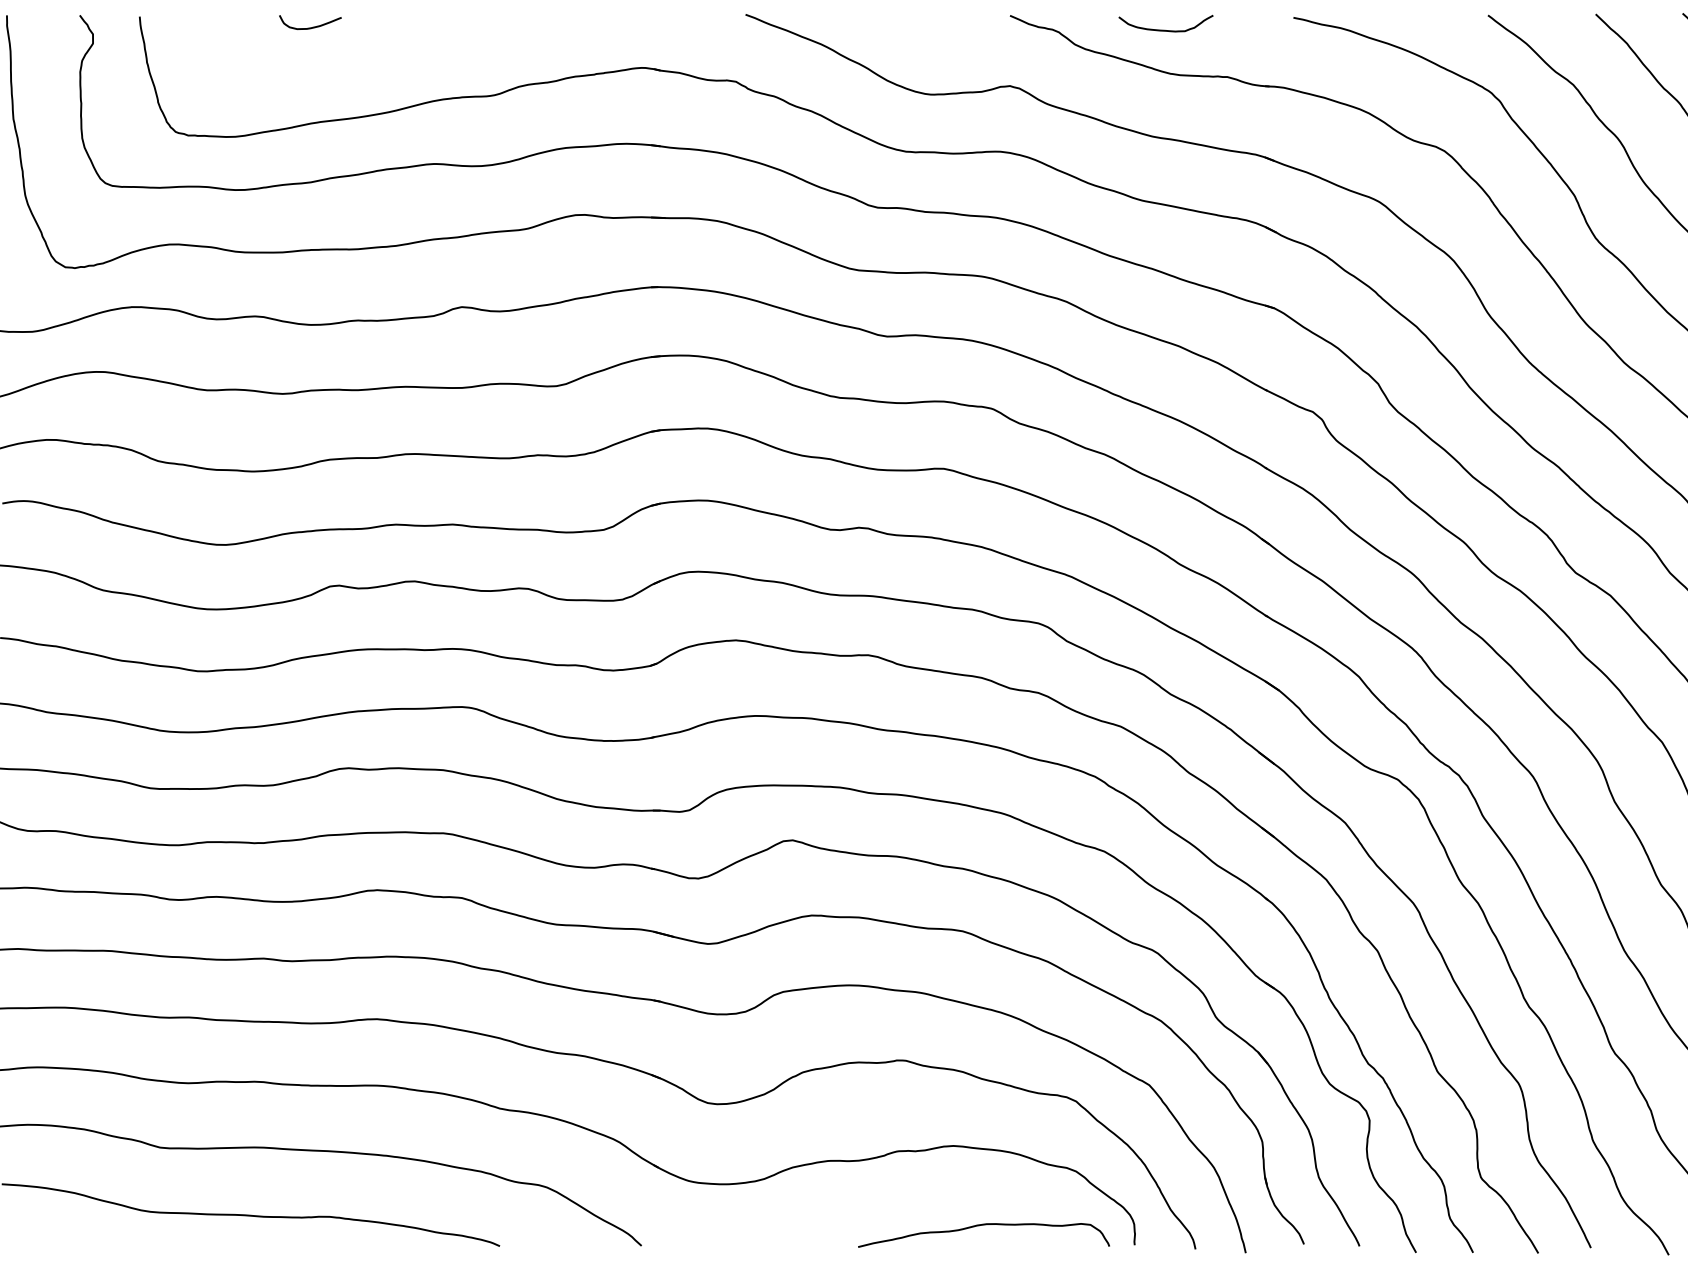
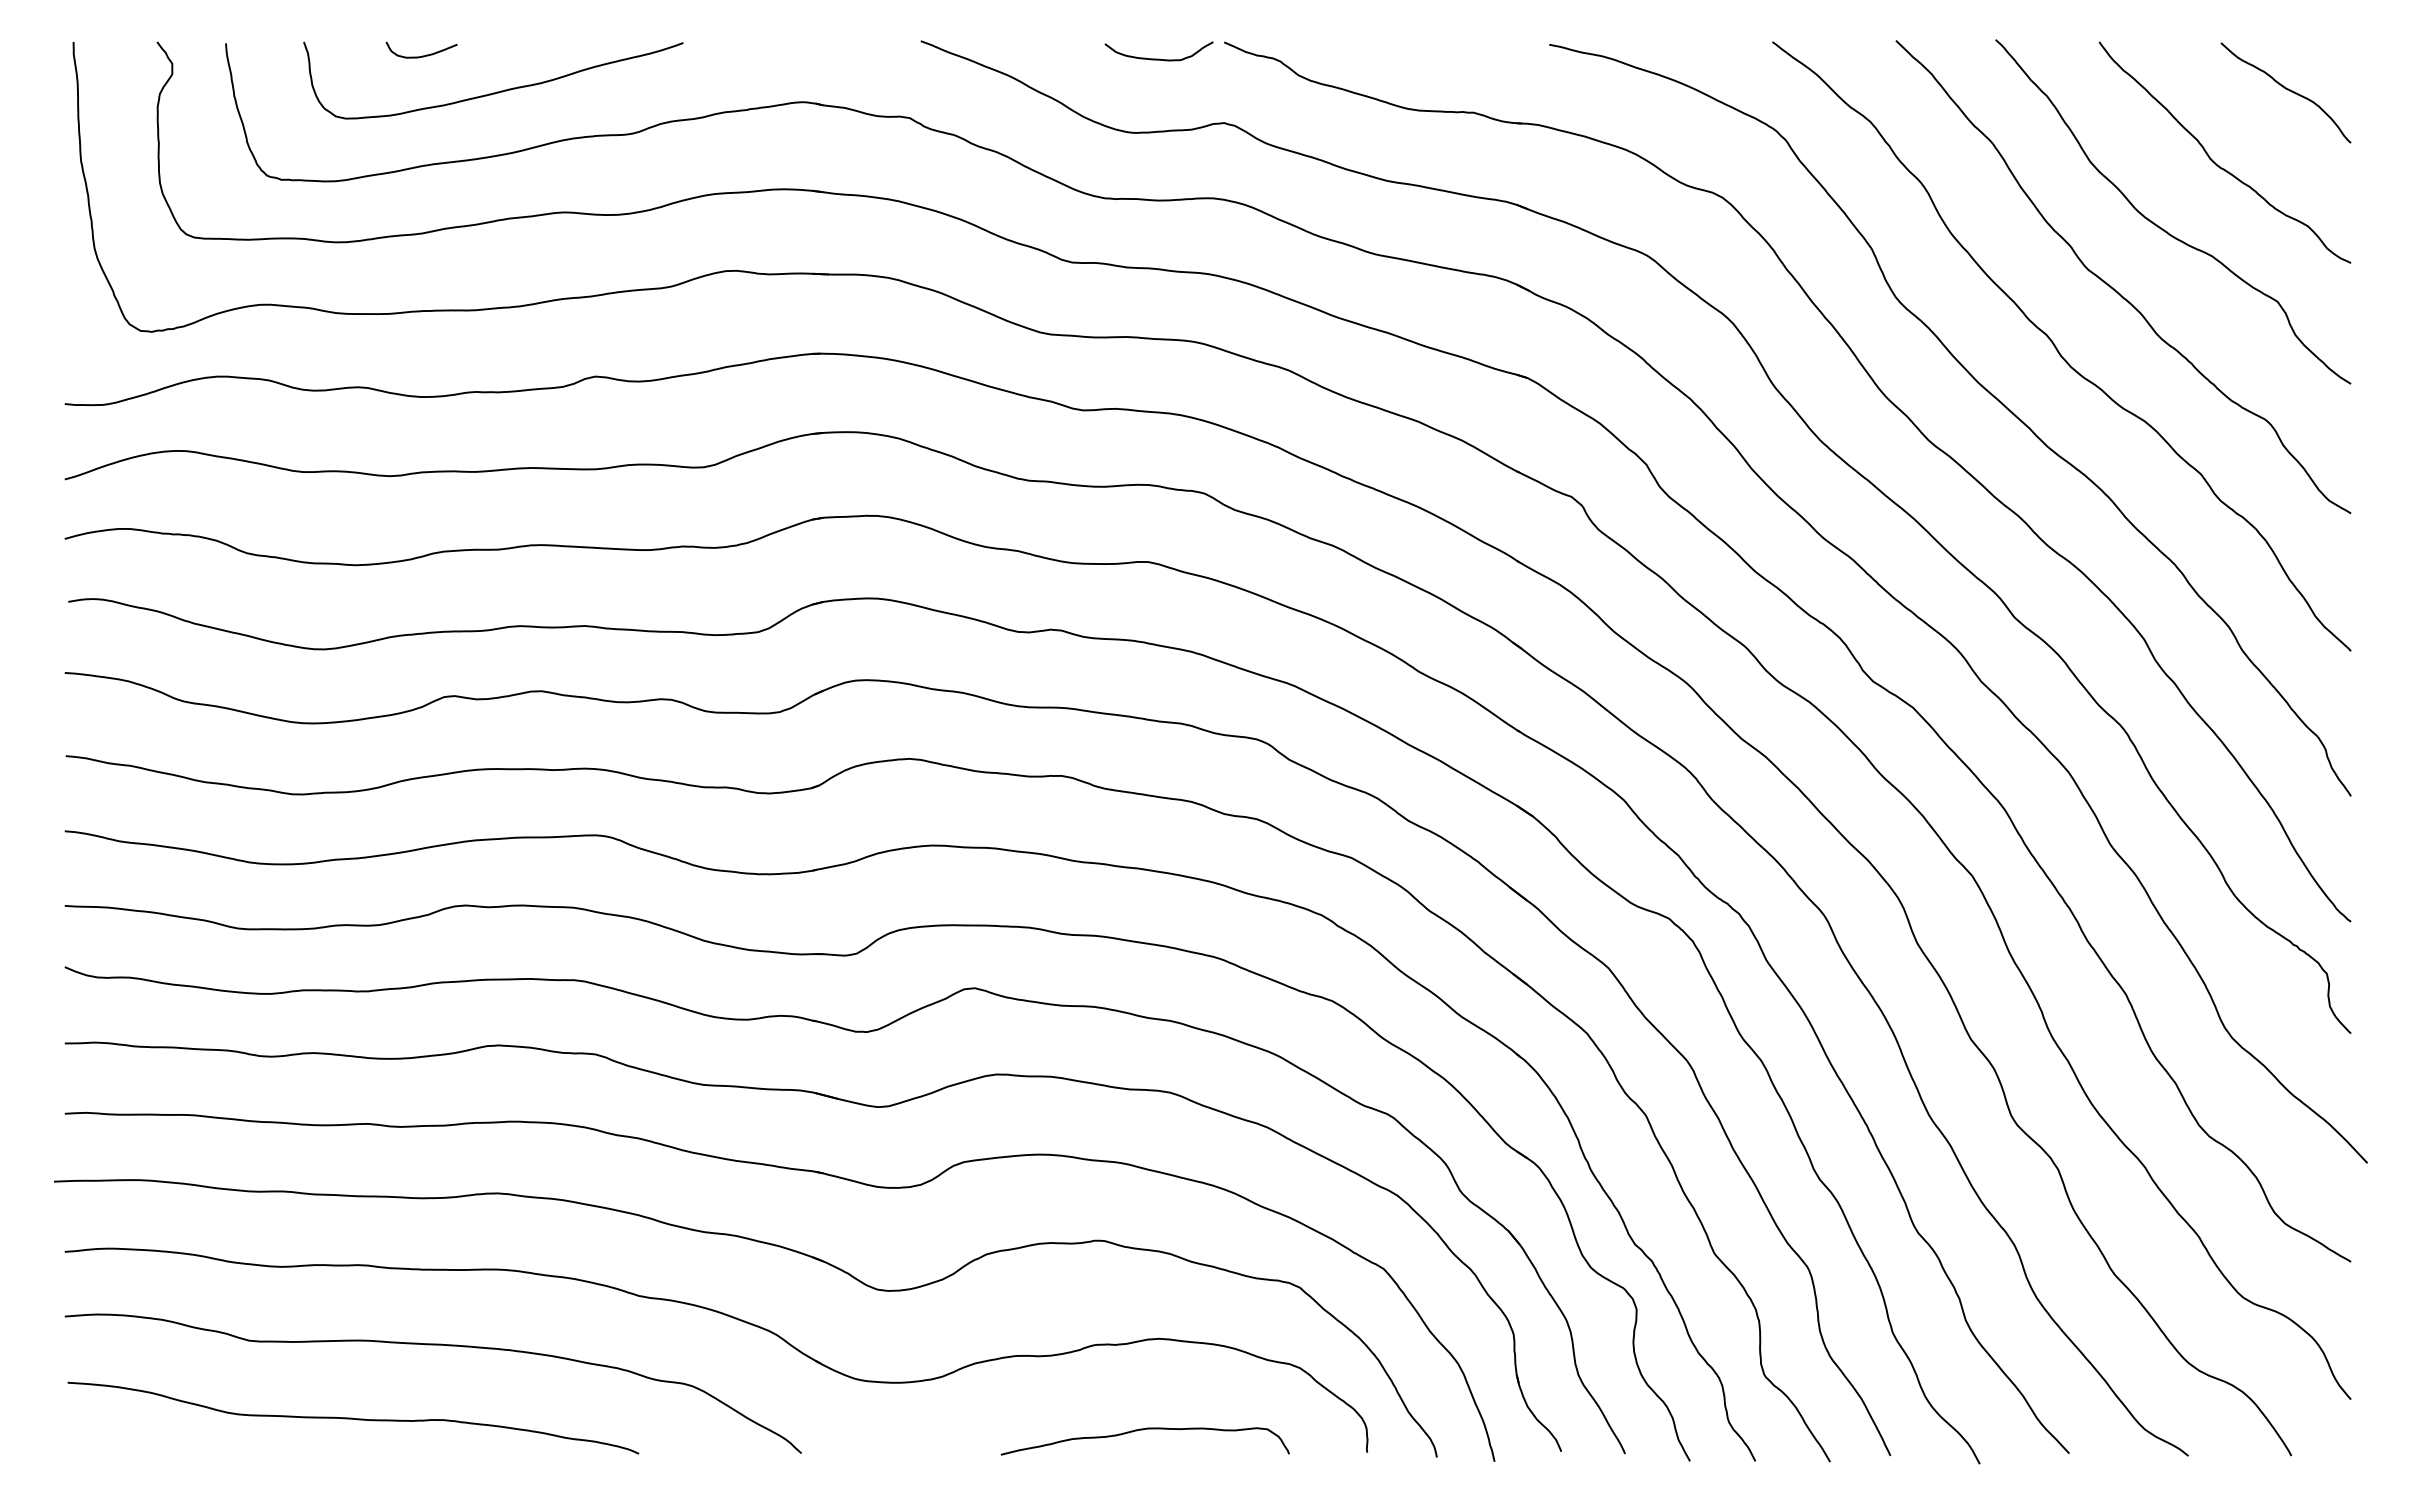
curve: (1165, 29) -> (1158, 58), moved
curve: (376, 58) -> (497, 91), added
curve: (982, 1225) -> (1143, 1430), moved

